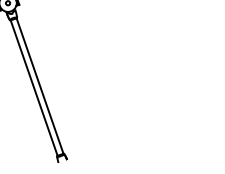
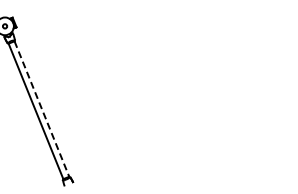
line: (40, 86) -> (42, 109), solid -> dashed

